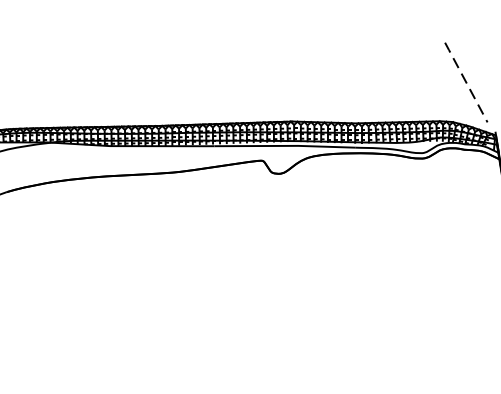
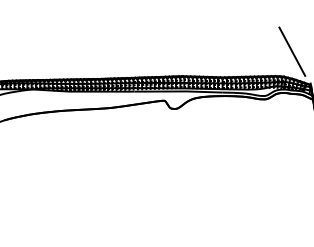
line: (465, 80) -> (291, 50), dashed -> solid

